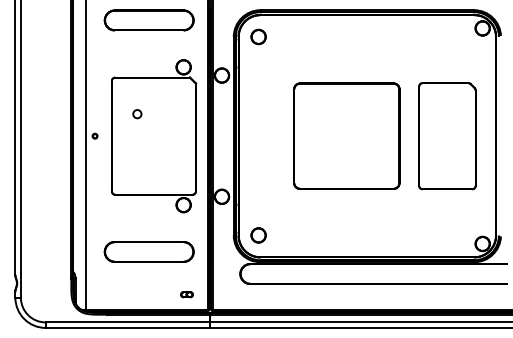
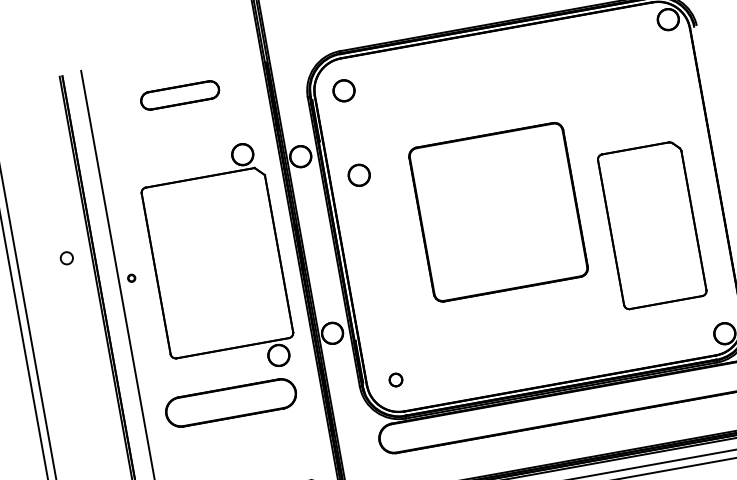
part: (148, 20) -> (179, 95), size x0.6
part: (258, 94) -> (358, 174), added
circle: (137, 114) -> (67, 258), moved
part: (447, 136) -> (652, 225), moved
circle: (258, 235) -> (395, 380), size x0.6
part: (148, 251) -> (229, 402), moved

